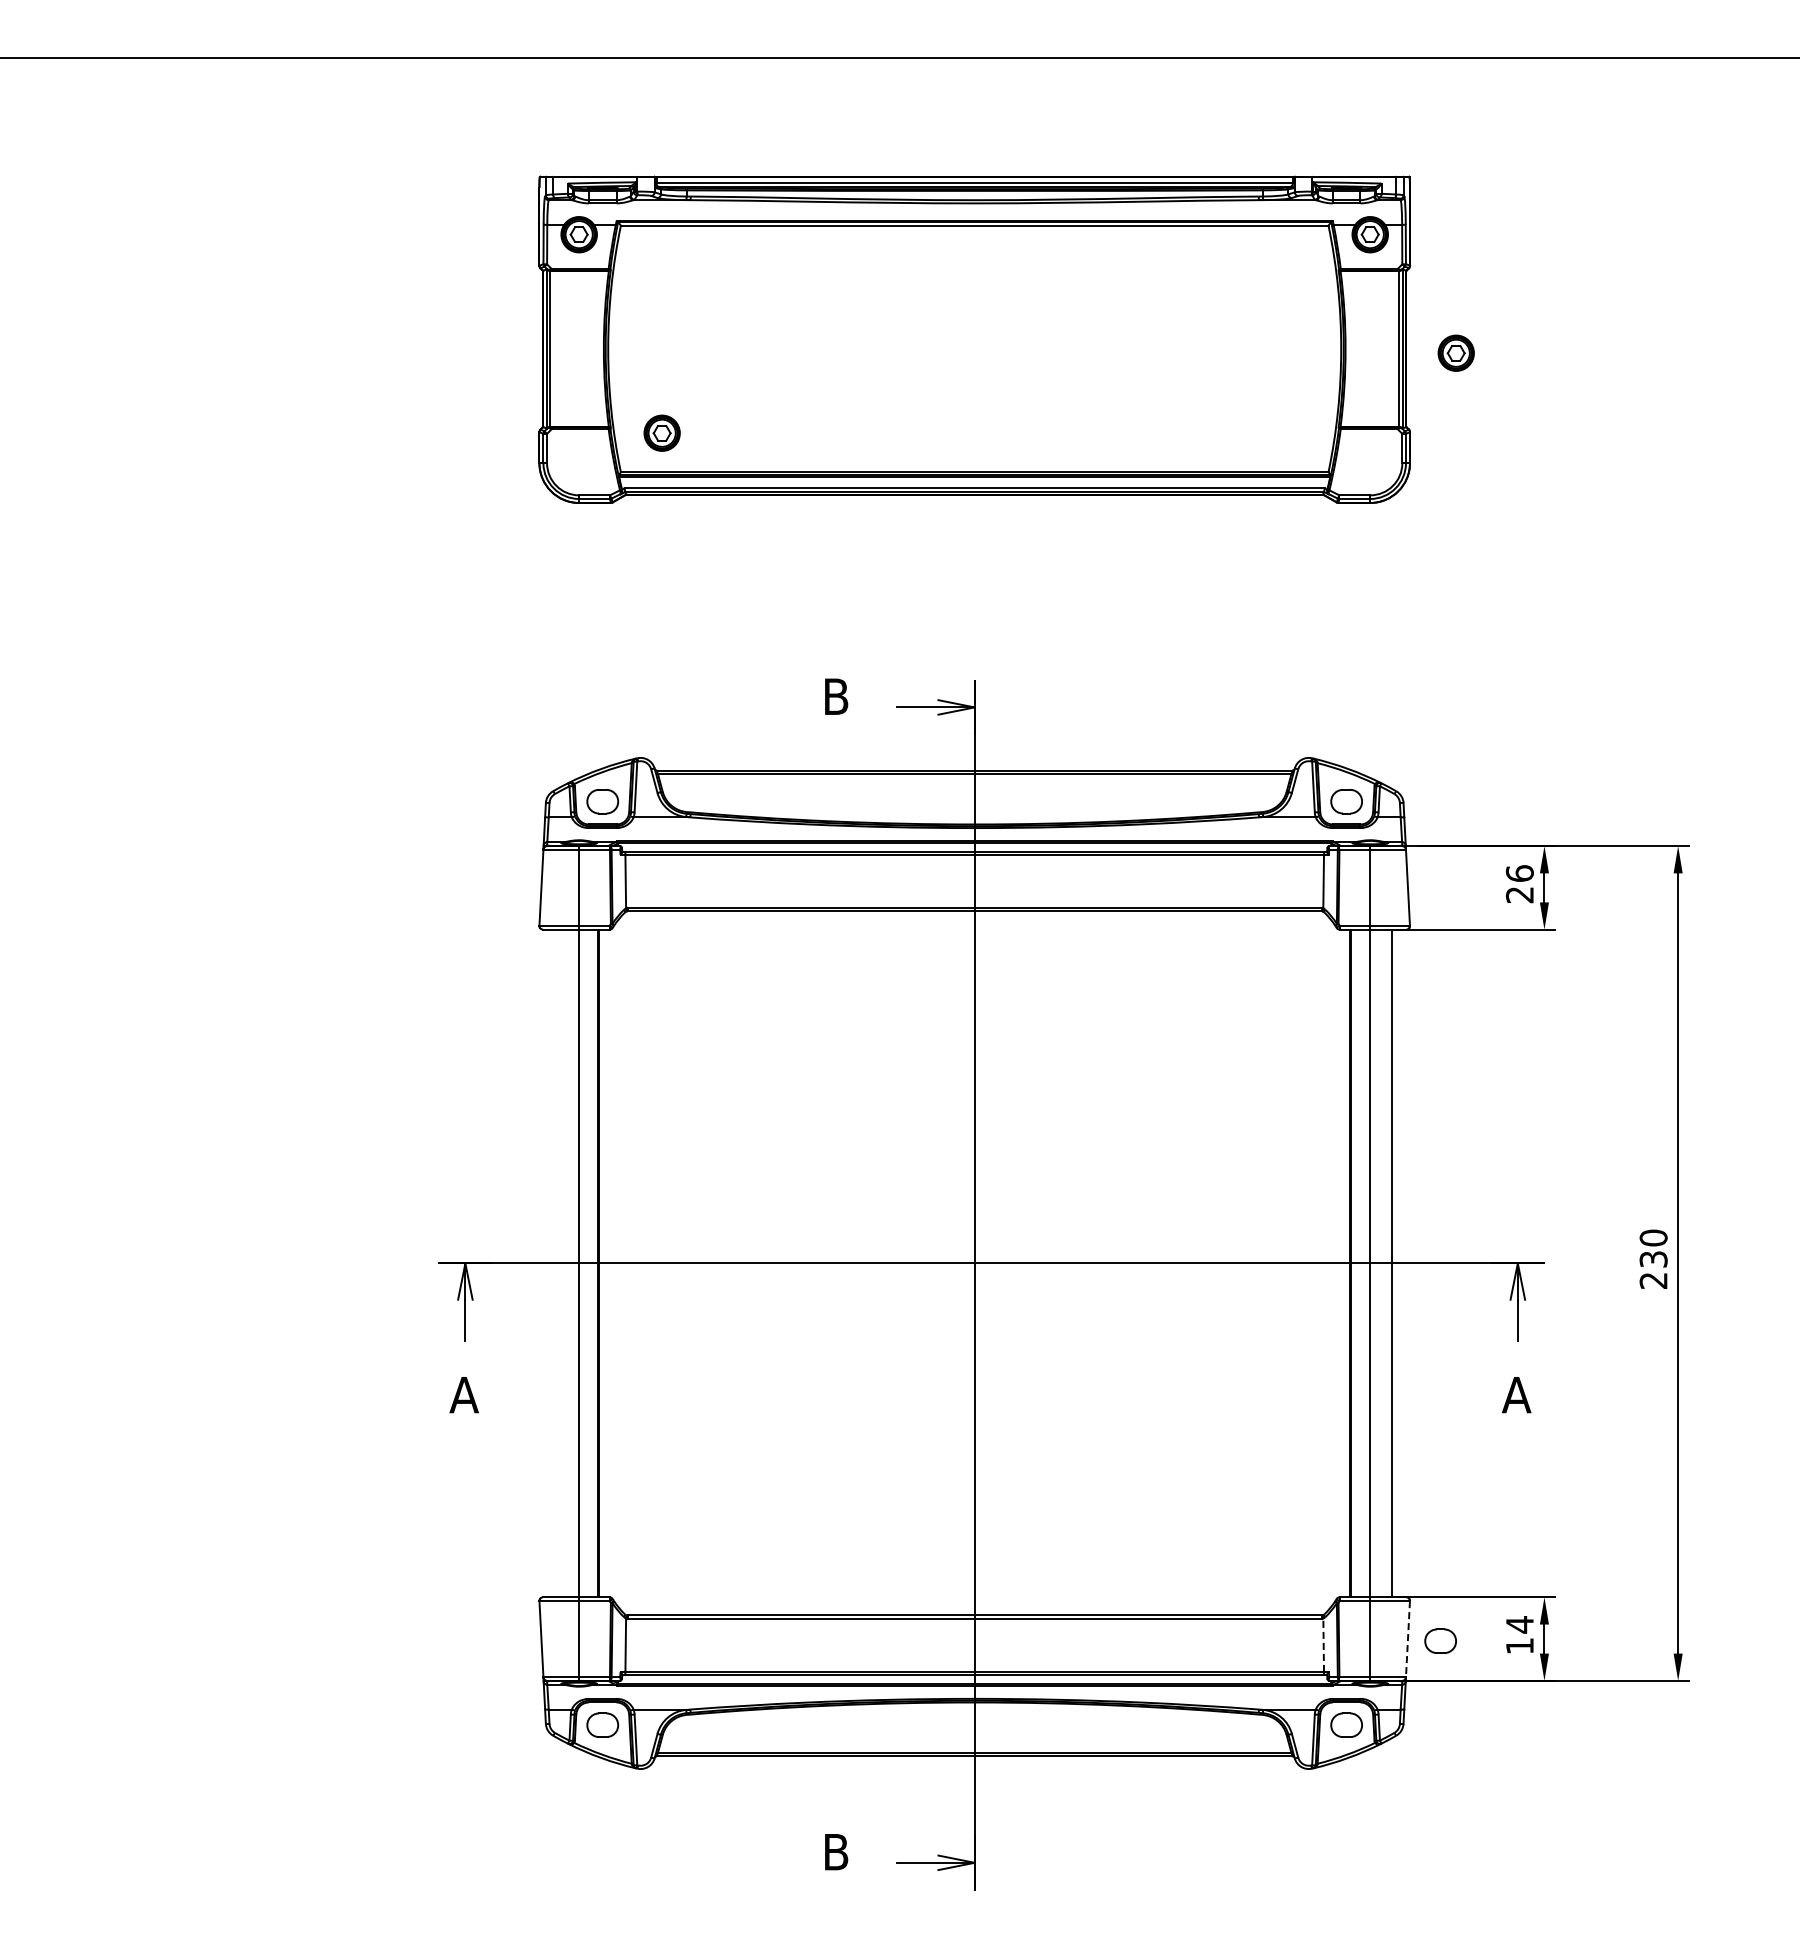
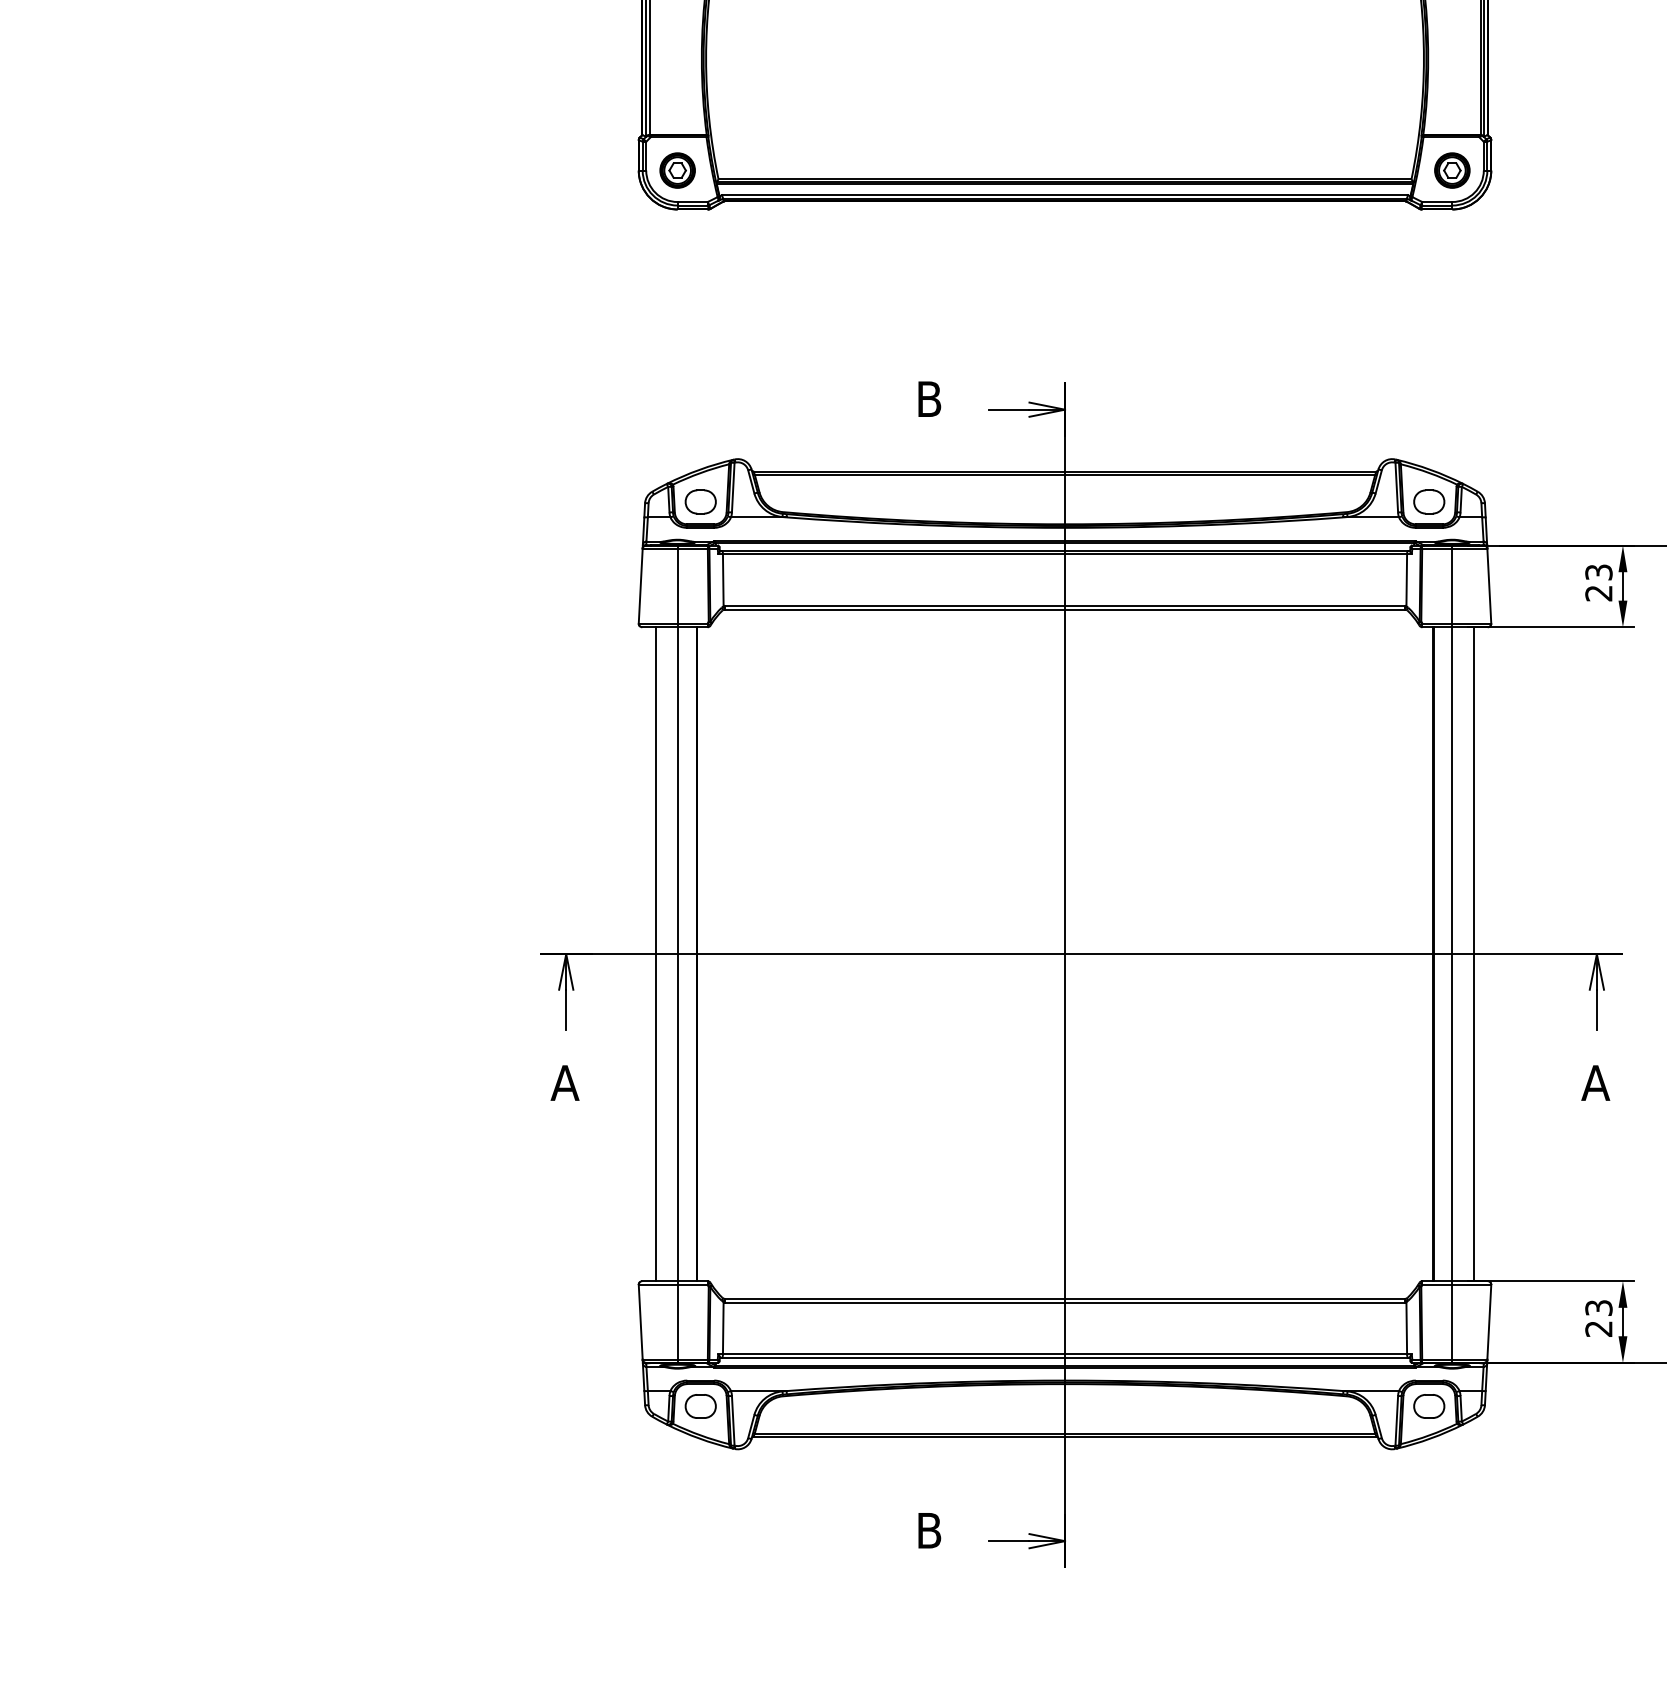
part: (1455, 352) -> (1451, 169), moved
part: (661, 432) -> (677, 169), moved
text: (1519, 873) -> (1598, 572), 26 -> 23
line: (557, 1263) -> (656, 954), added
text: (1519, 1635) -> (1598, 1318), 14 -> 23
line: (1407, 1639) -> (1488, 1322), dashed -> solid
part: (1440, 1640) -> (1521, 1323), removed
line: (1323, 1645) -> (1406, 1328), dashed -> solid

